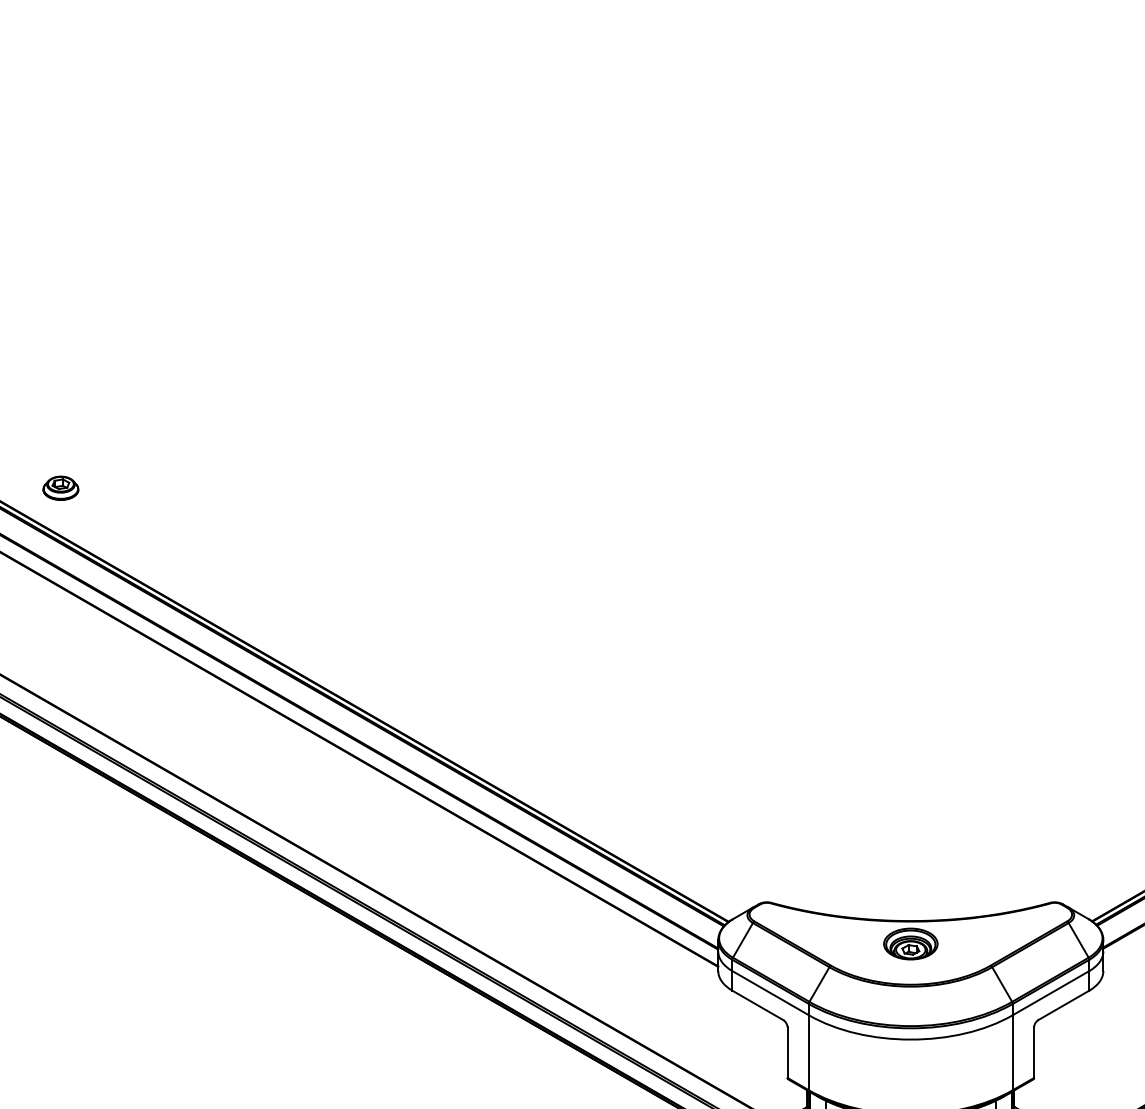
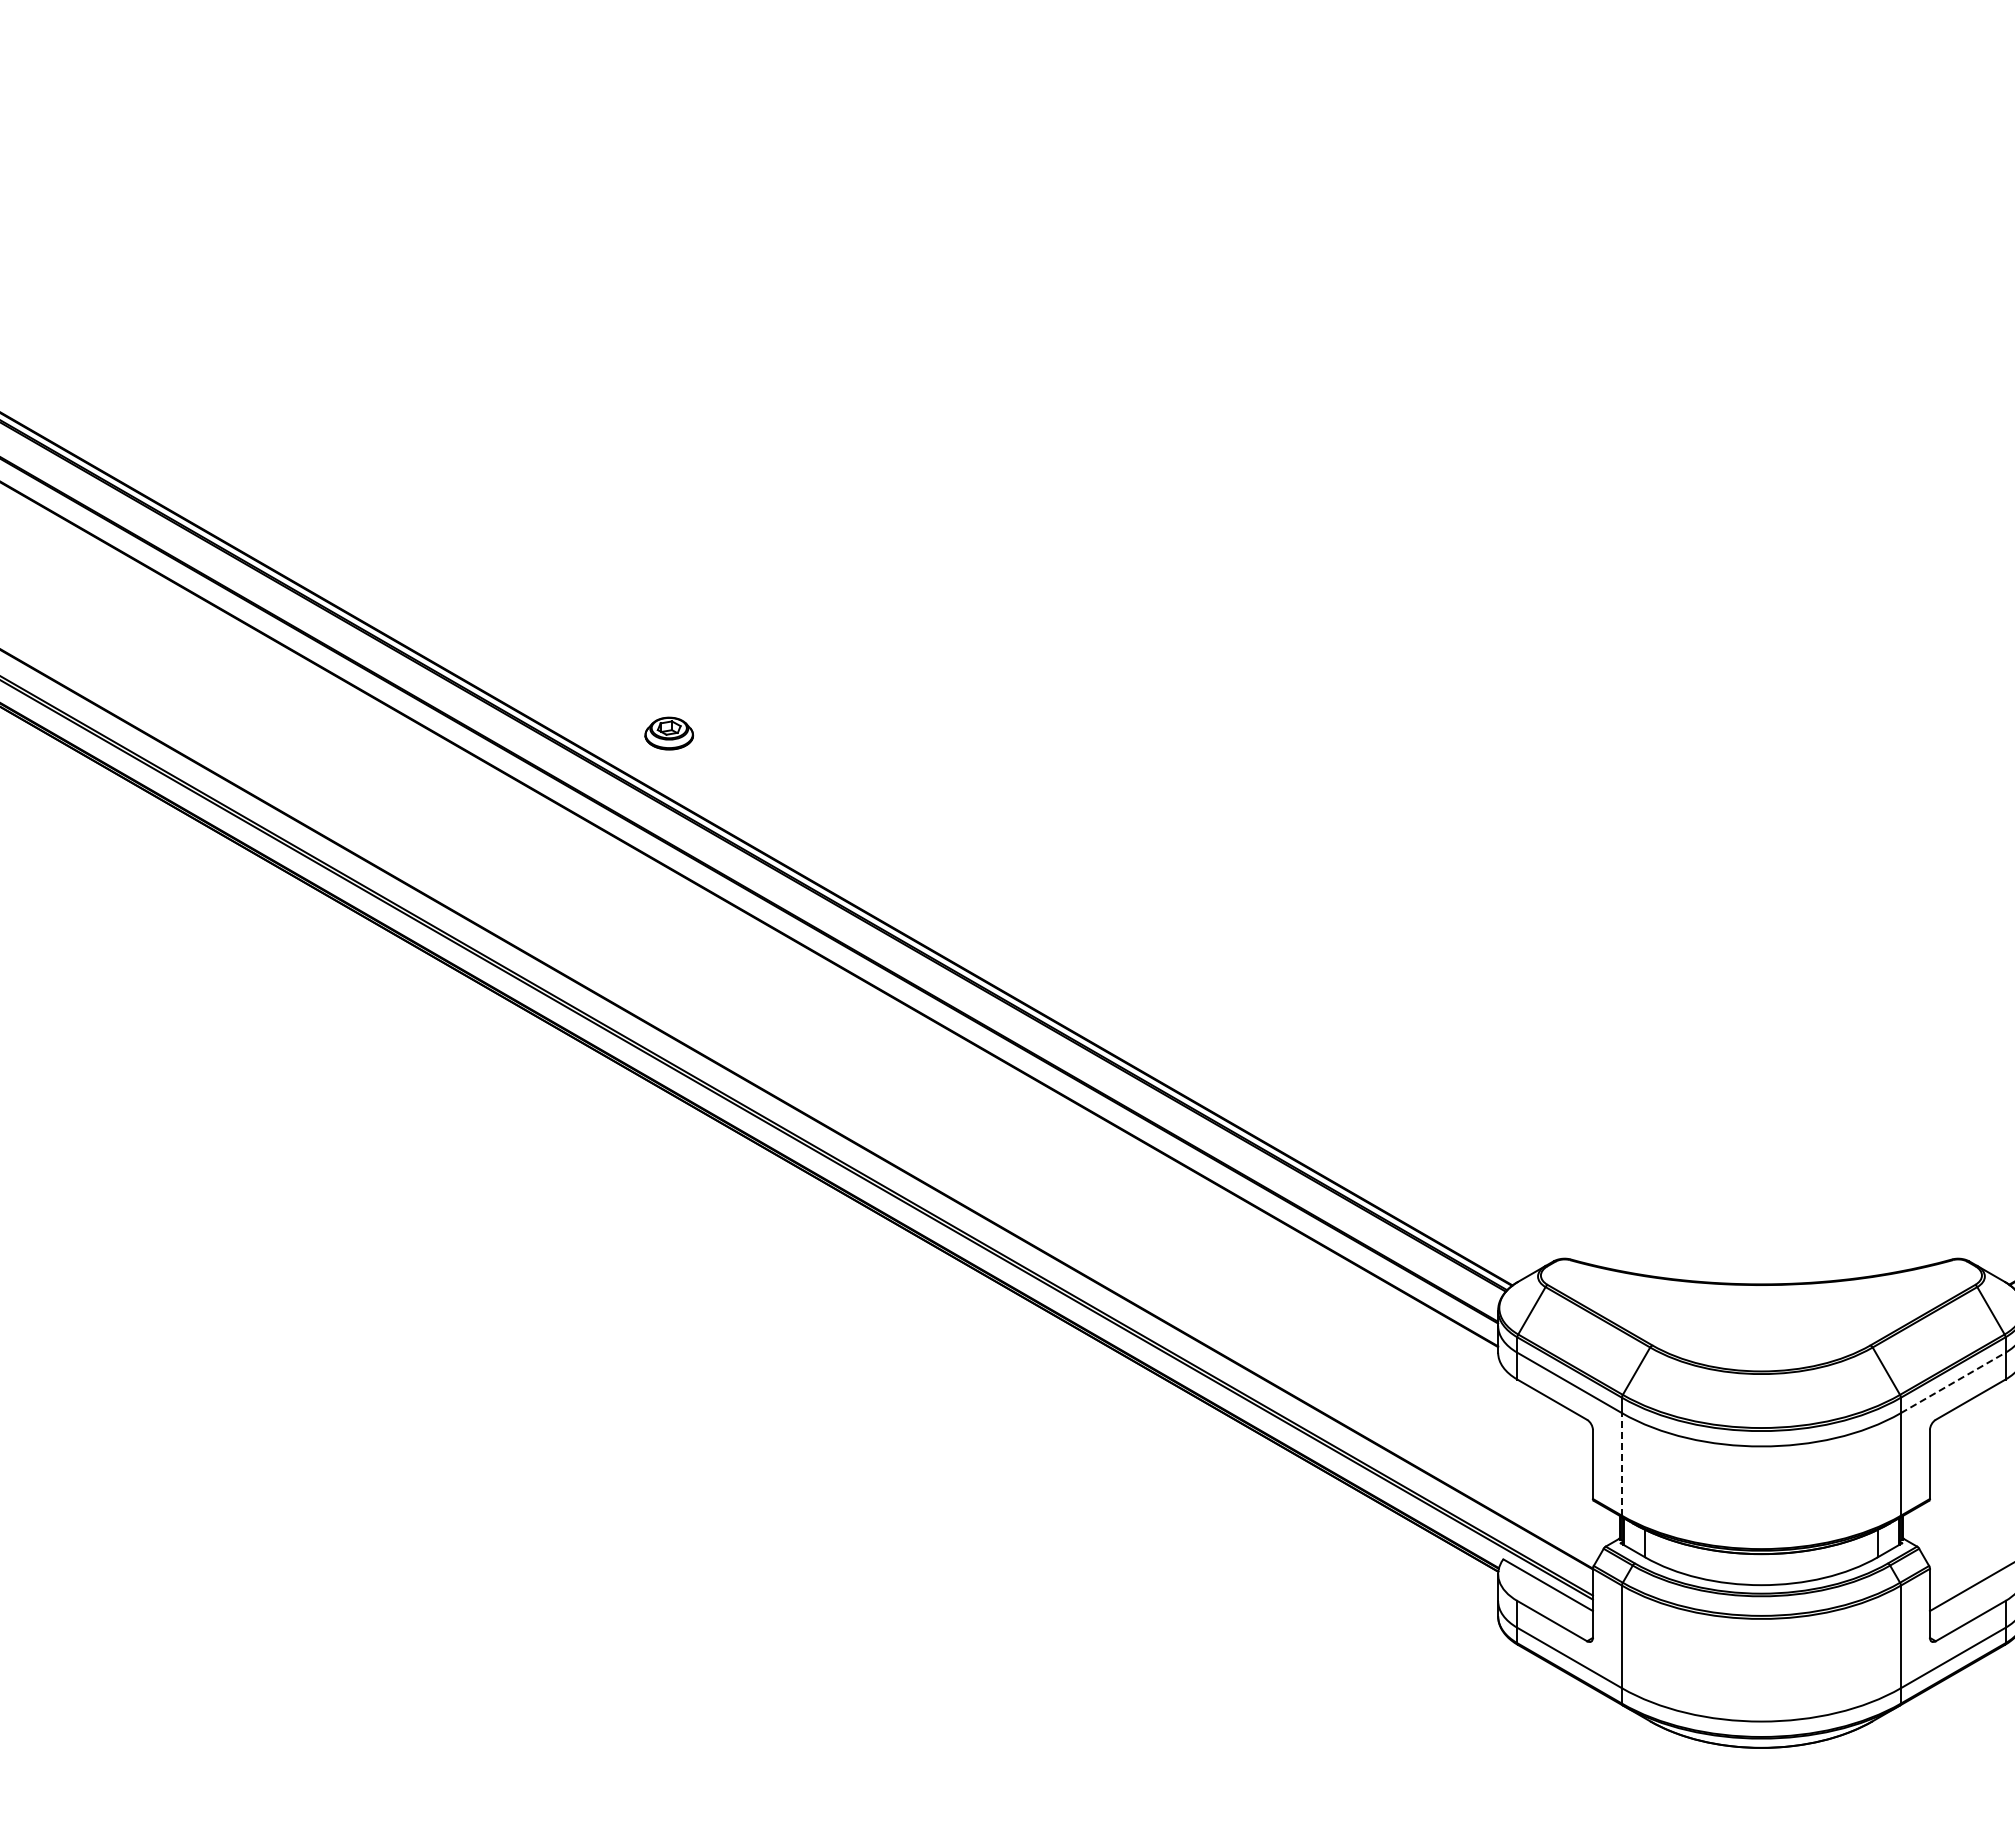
part: (60, 488) -> (668, 733), moved
part: (910, 943) -> (1761, 1315), removed
line: (1051, 992) -> (1953, 1382), solid -> dashed
line: (808, 1052) -> (1621, 1463), solid -> dashed

